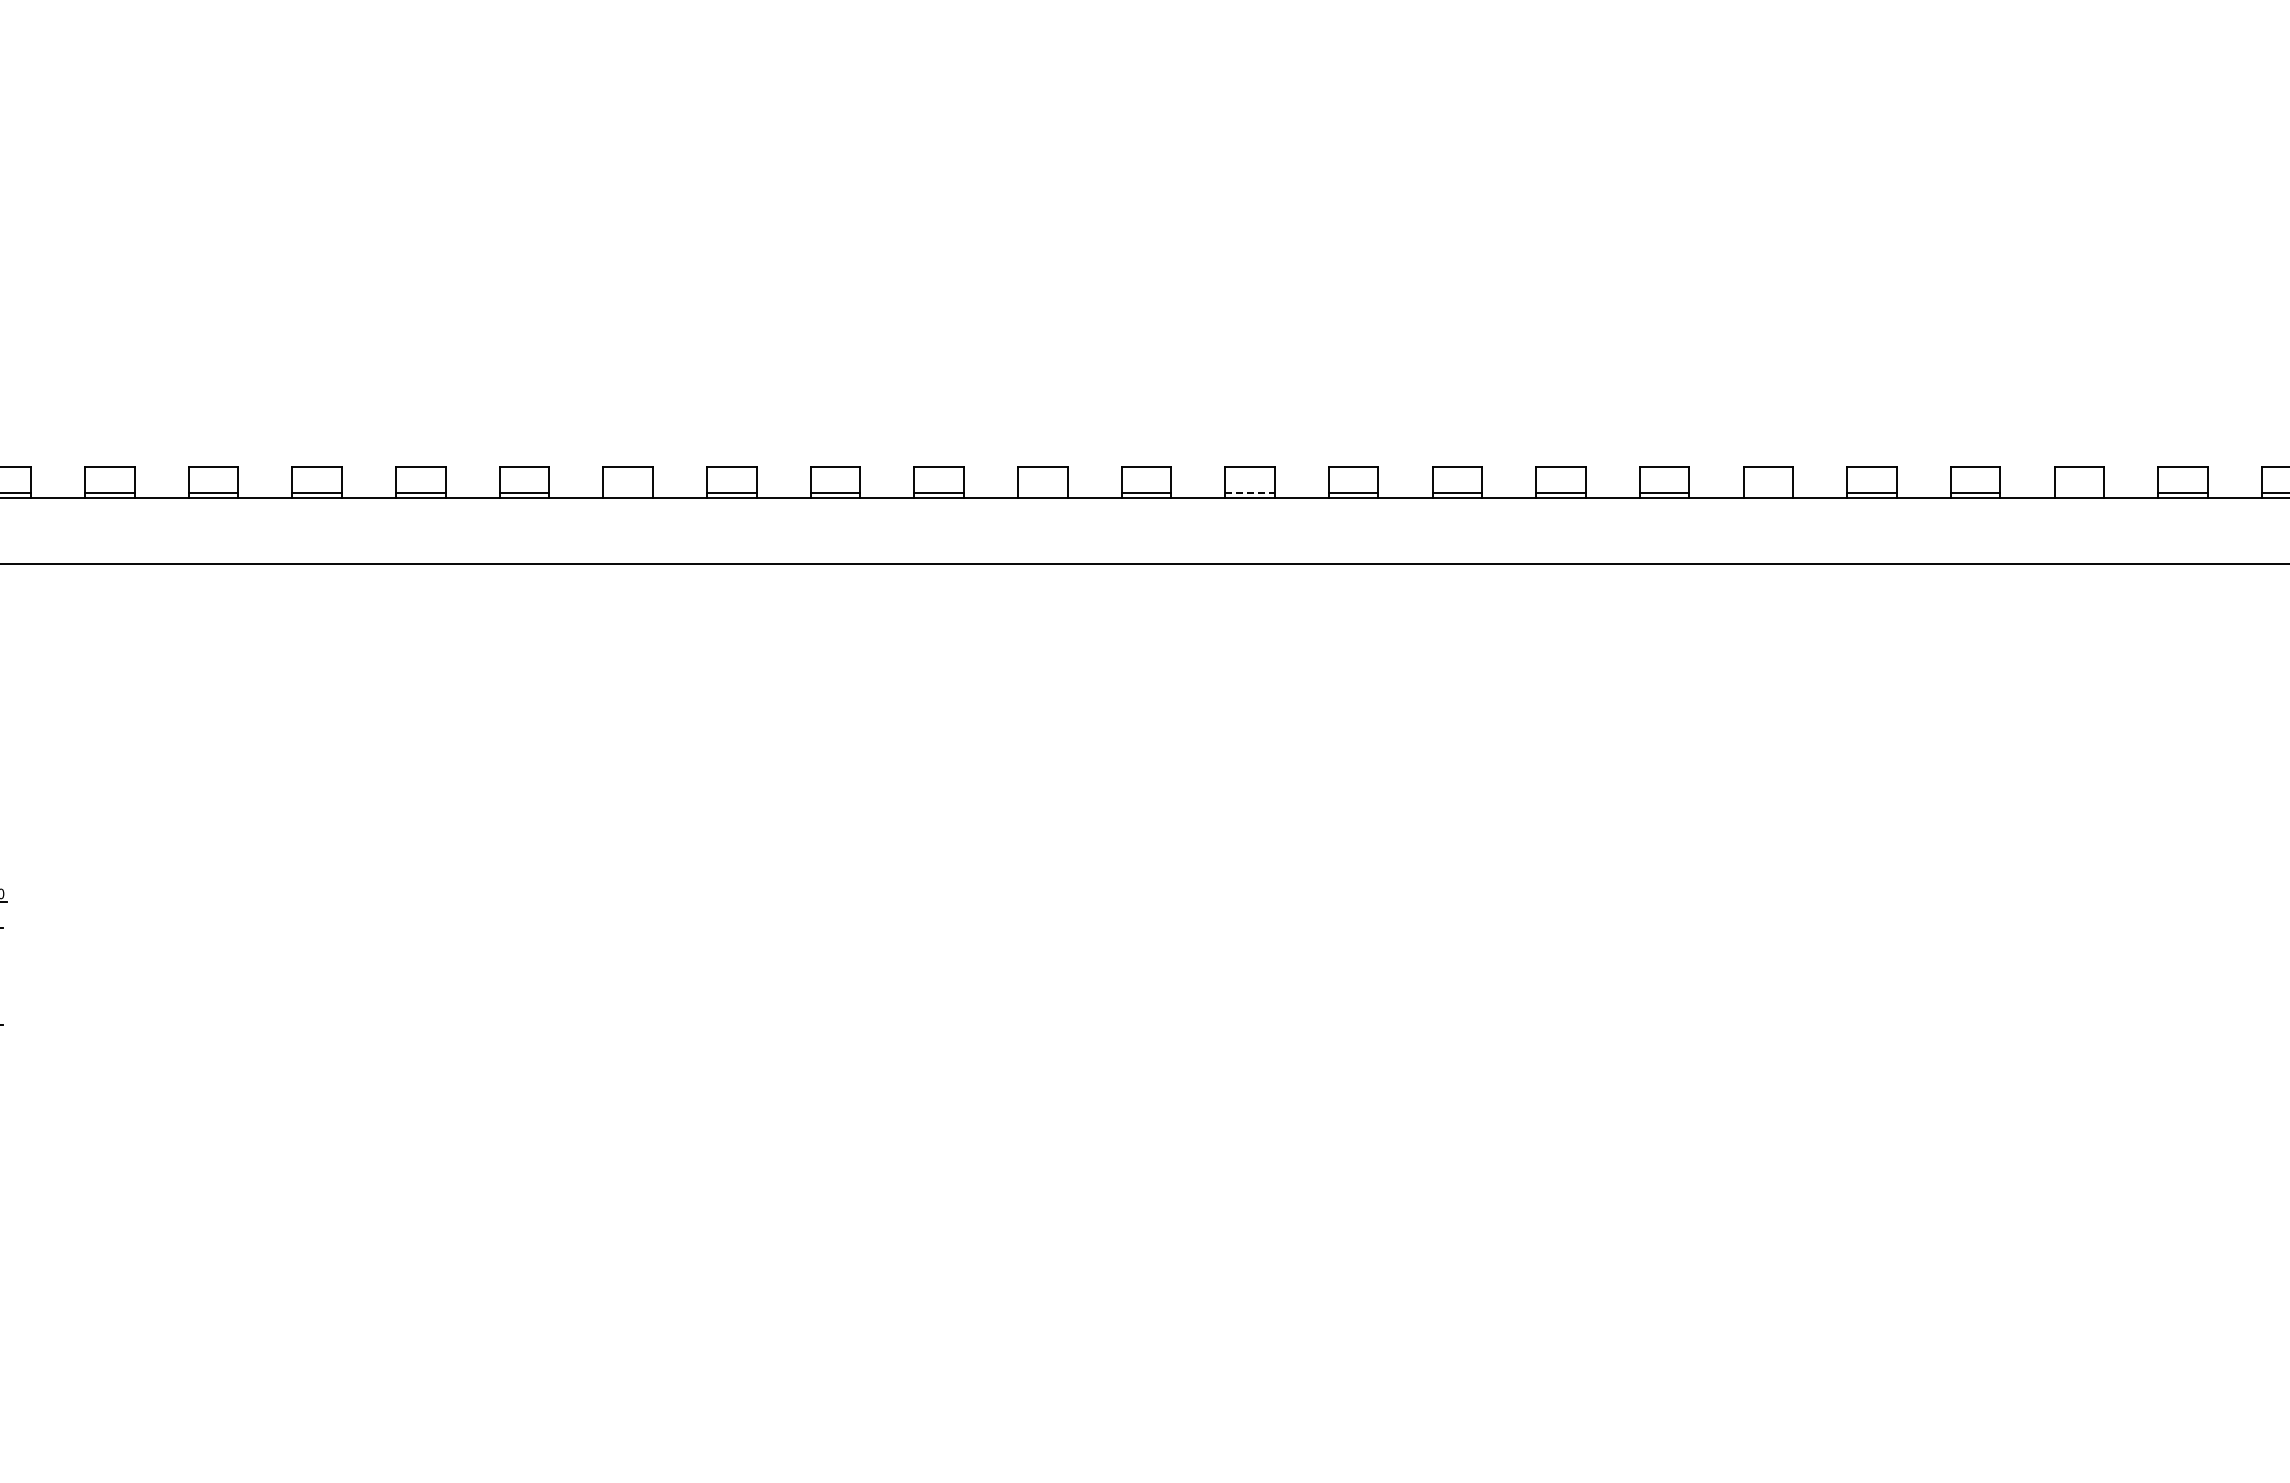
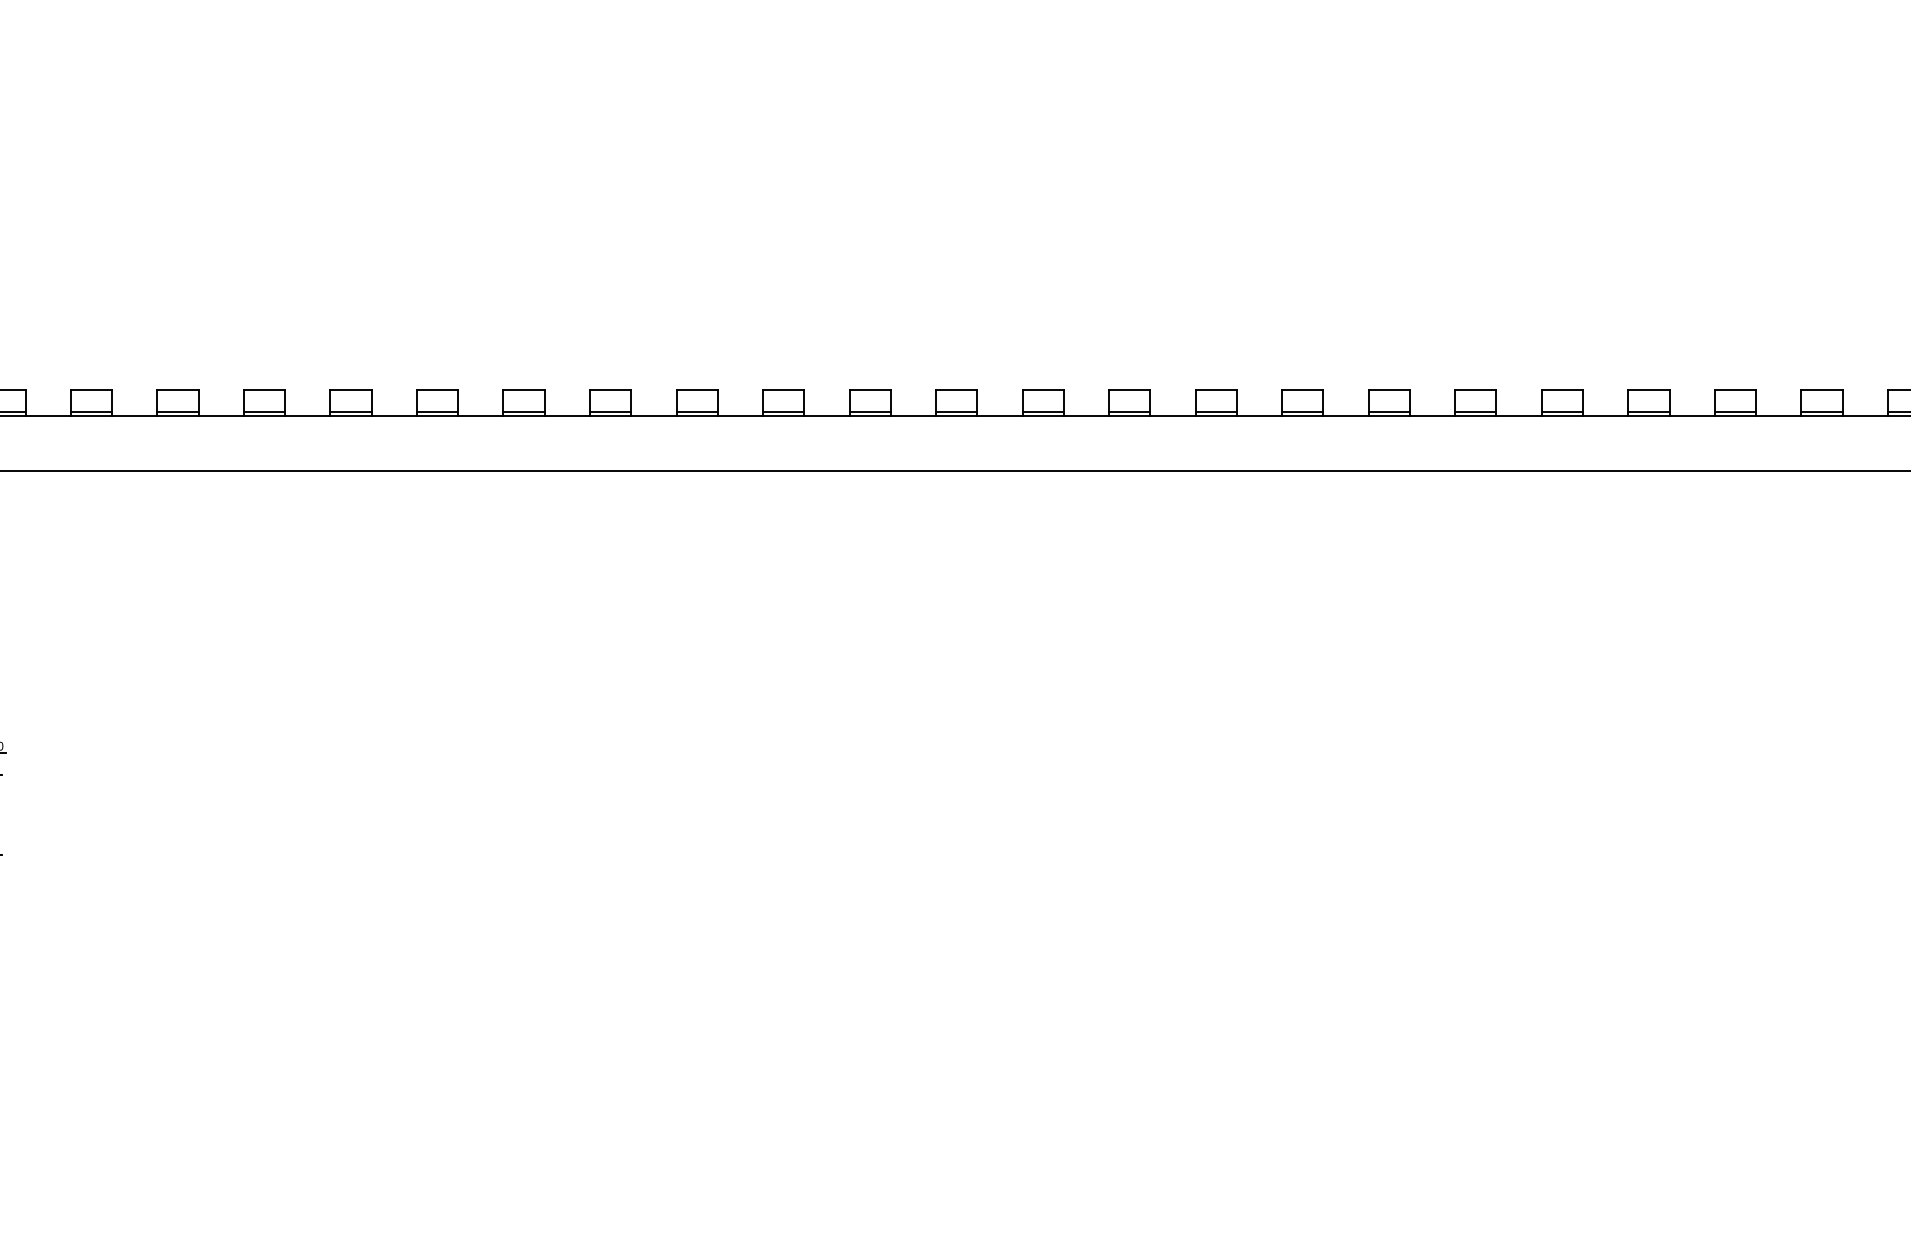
line: (627, 493) -> (523, 411), added
line: (1042, 493) -> (869, 411), added
line: (1250, 493) -> (1043, 411), dashed -> solid
line: (1768, 493) -> (1475, 411), added
line: (2079, 493) -> (1735, 411), added

